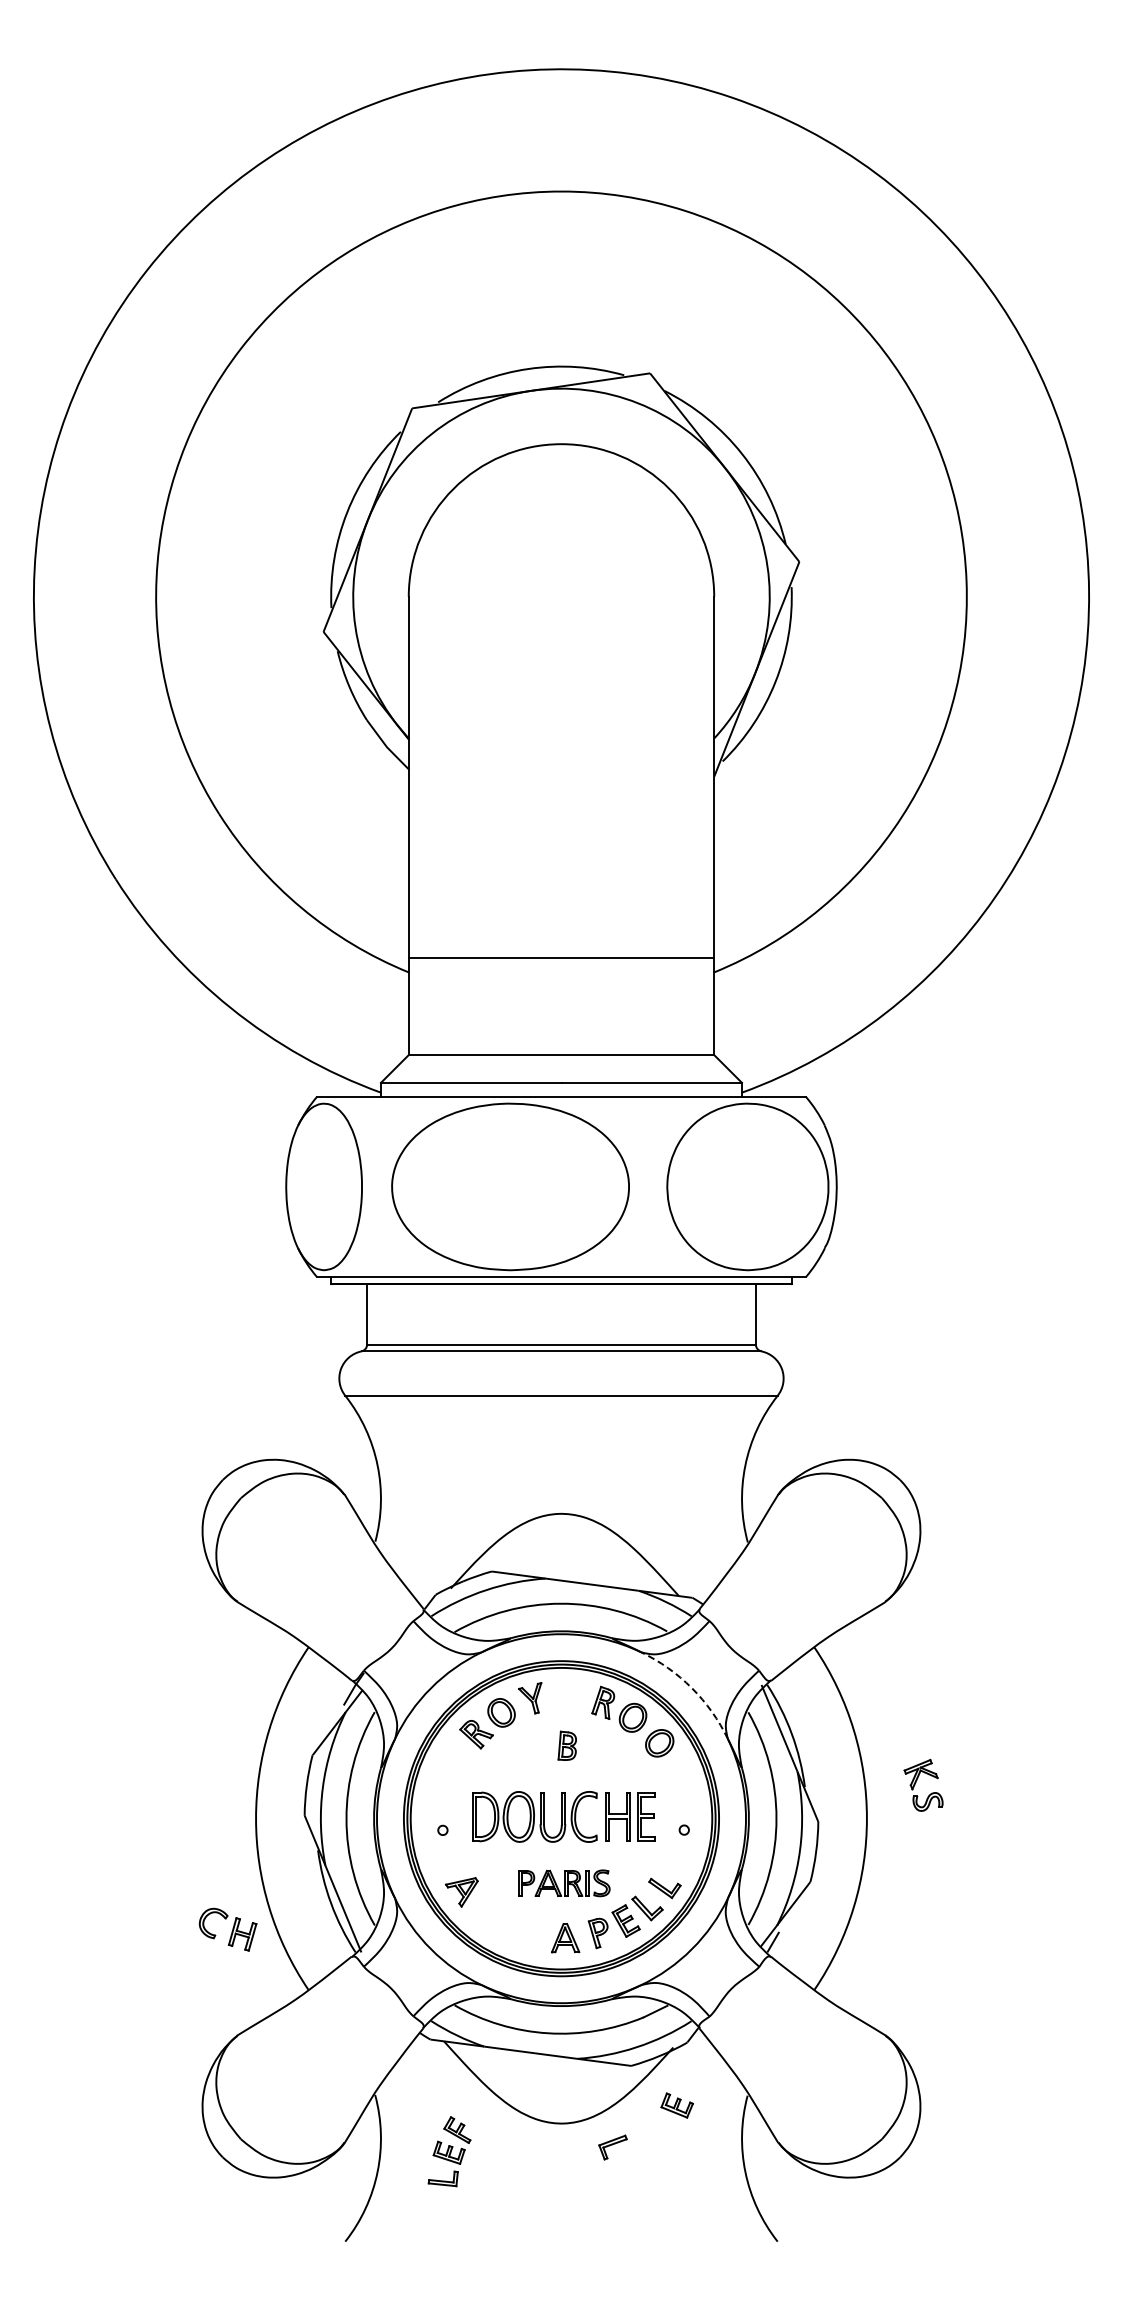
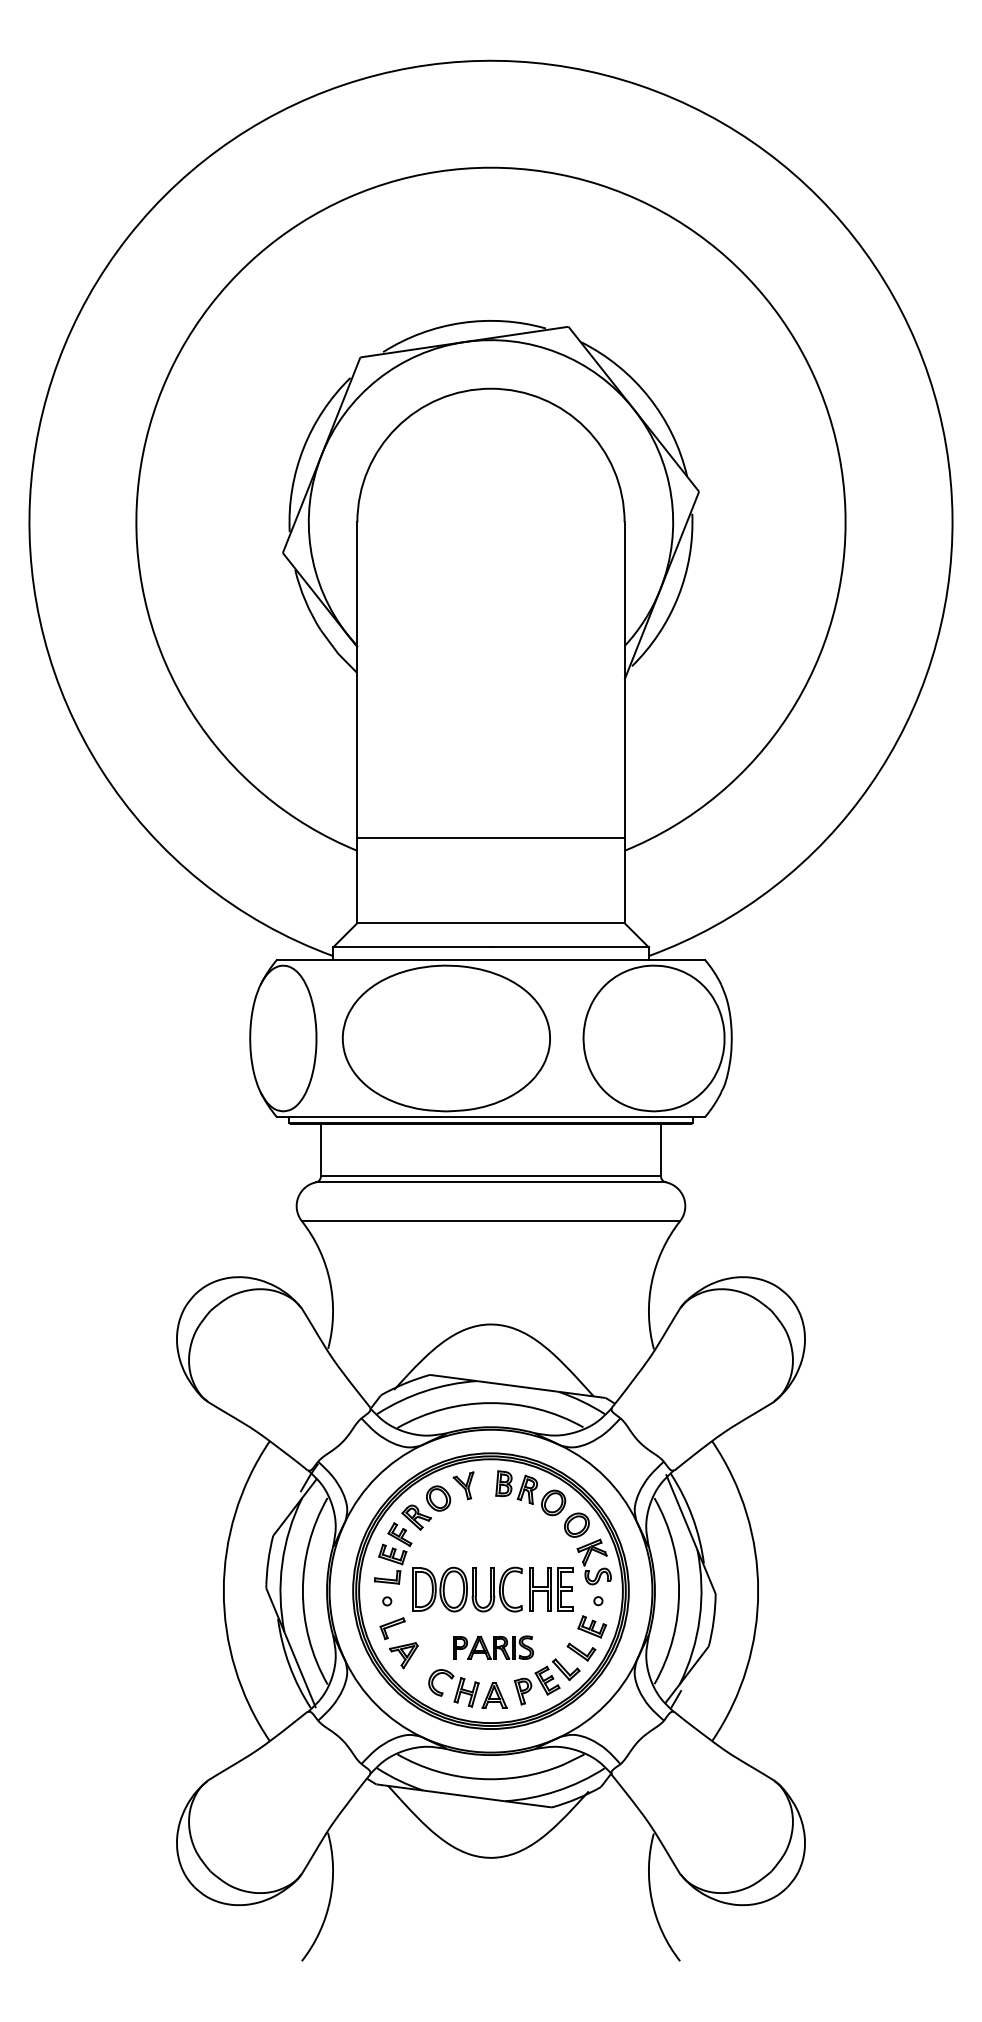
arc: (691, 1688) -> (604, 1477), dashed -> solid
part: (566, 1745) -> (503, 1483), moved
part: (917, 1780) -> (588, 1557), moved
part: (227, 1929) -> (453, 1688), moved
part: (676, 2105) -> (591, 1626), moved
part: (612, 2147) -> (392, 1628), moved
part: (449, 2151) -> (393, 1553), moved

